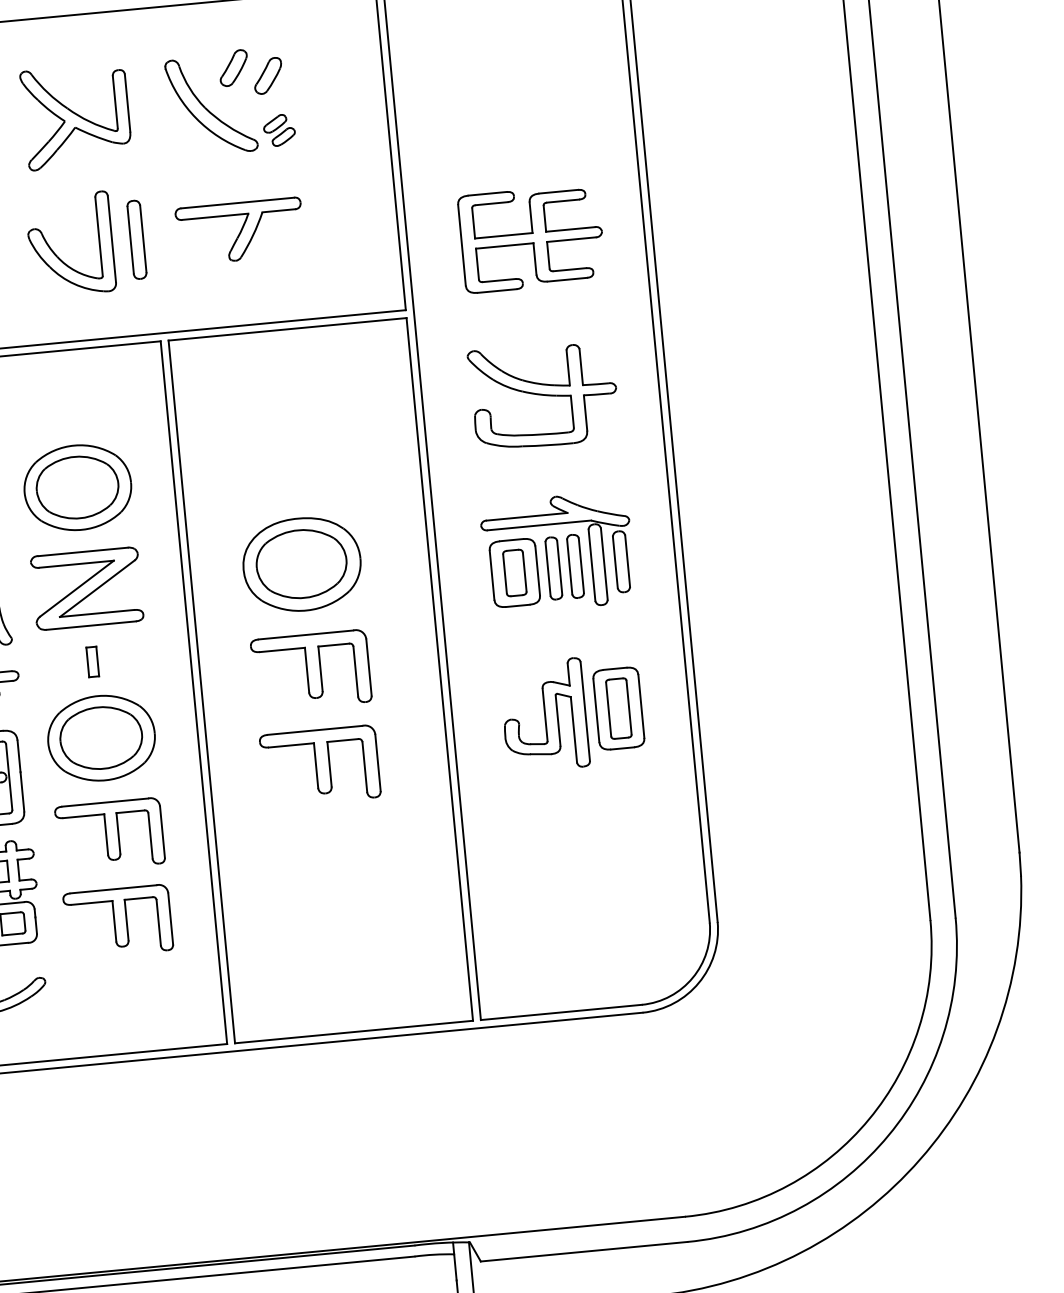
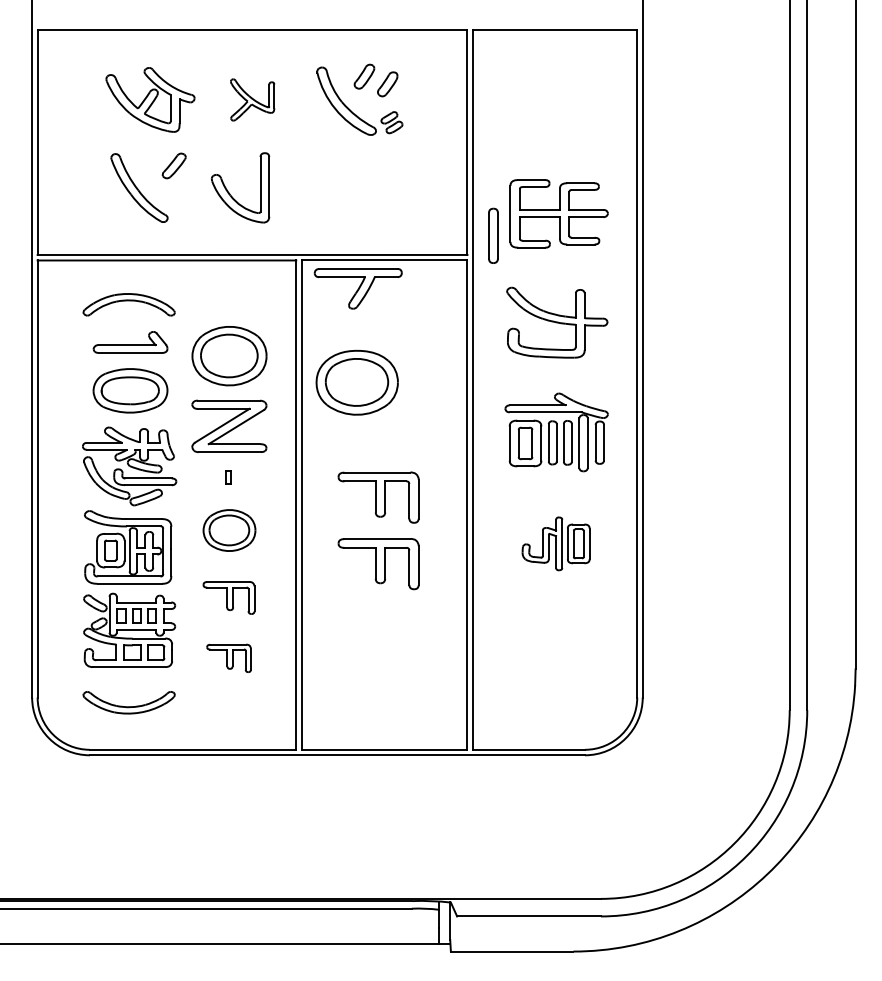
part: (76, 116) -> (252, 99), size x0.6
part: (239, 231) -> (357, 288), moved
part: (136, 239) -> (493, 235), moved
part: (300, 564) -> (356, 382), moved
part: (92, 662) -> (228, 477), size x0.6
part: (571, 712) -> (555, 543), size x0.7
part: (101, 738) -> (229, 530), size x0.7
part: (109, 834) -> (228, 597), size x0.7
part: (117, 922) -> (228, 658), size x0.6

